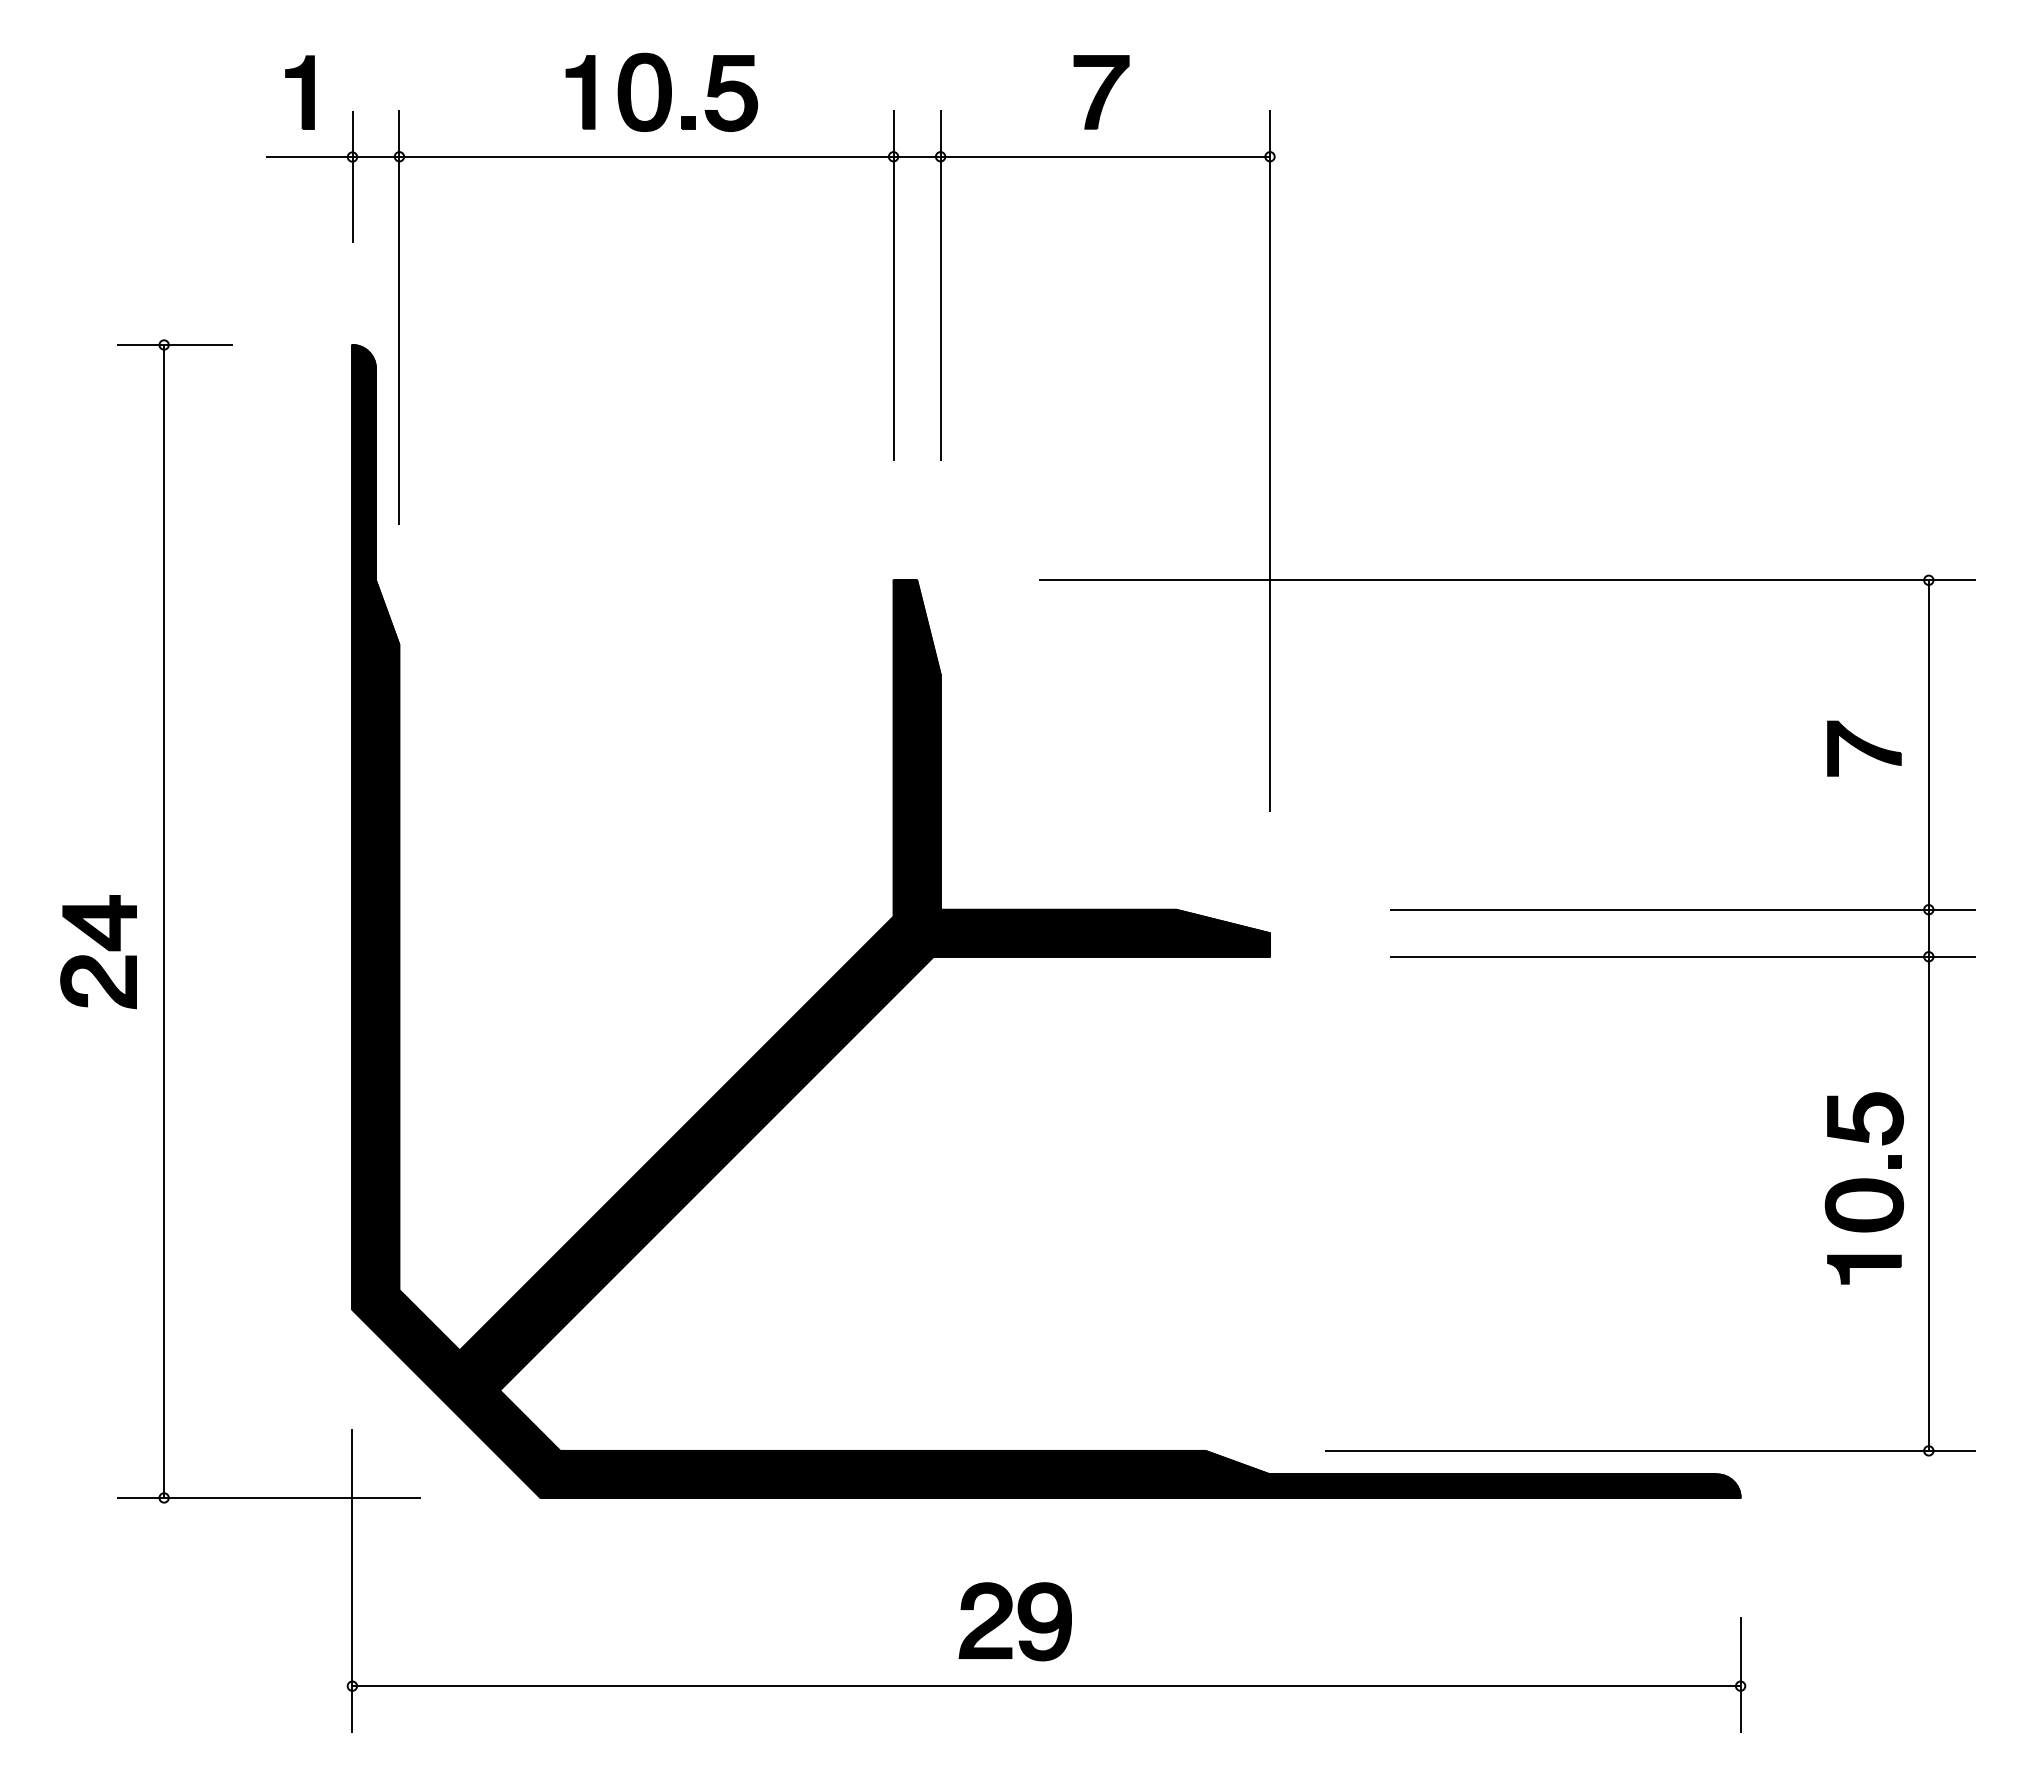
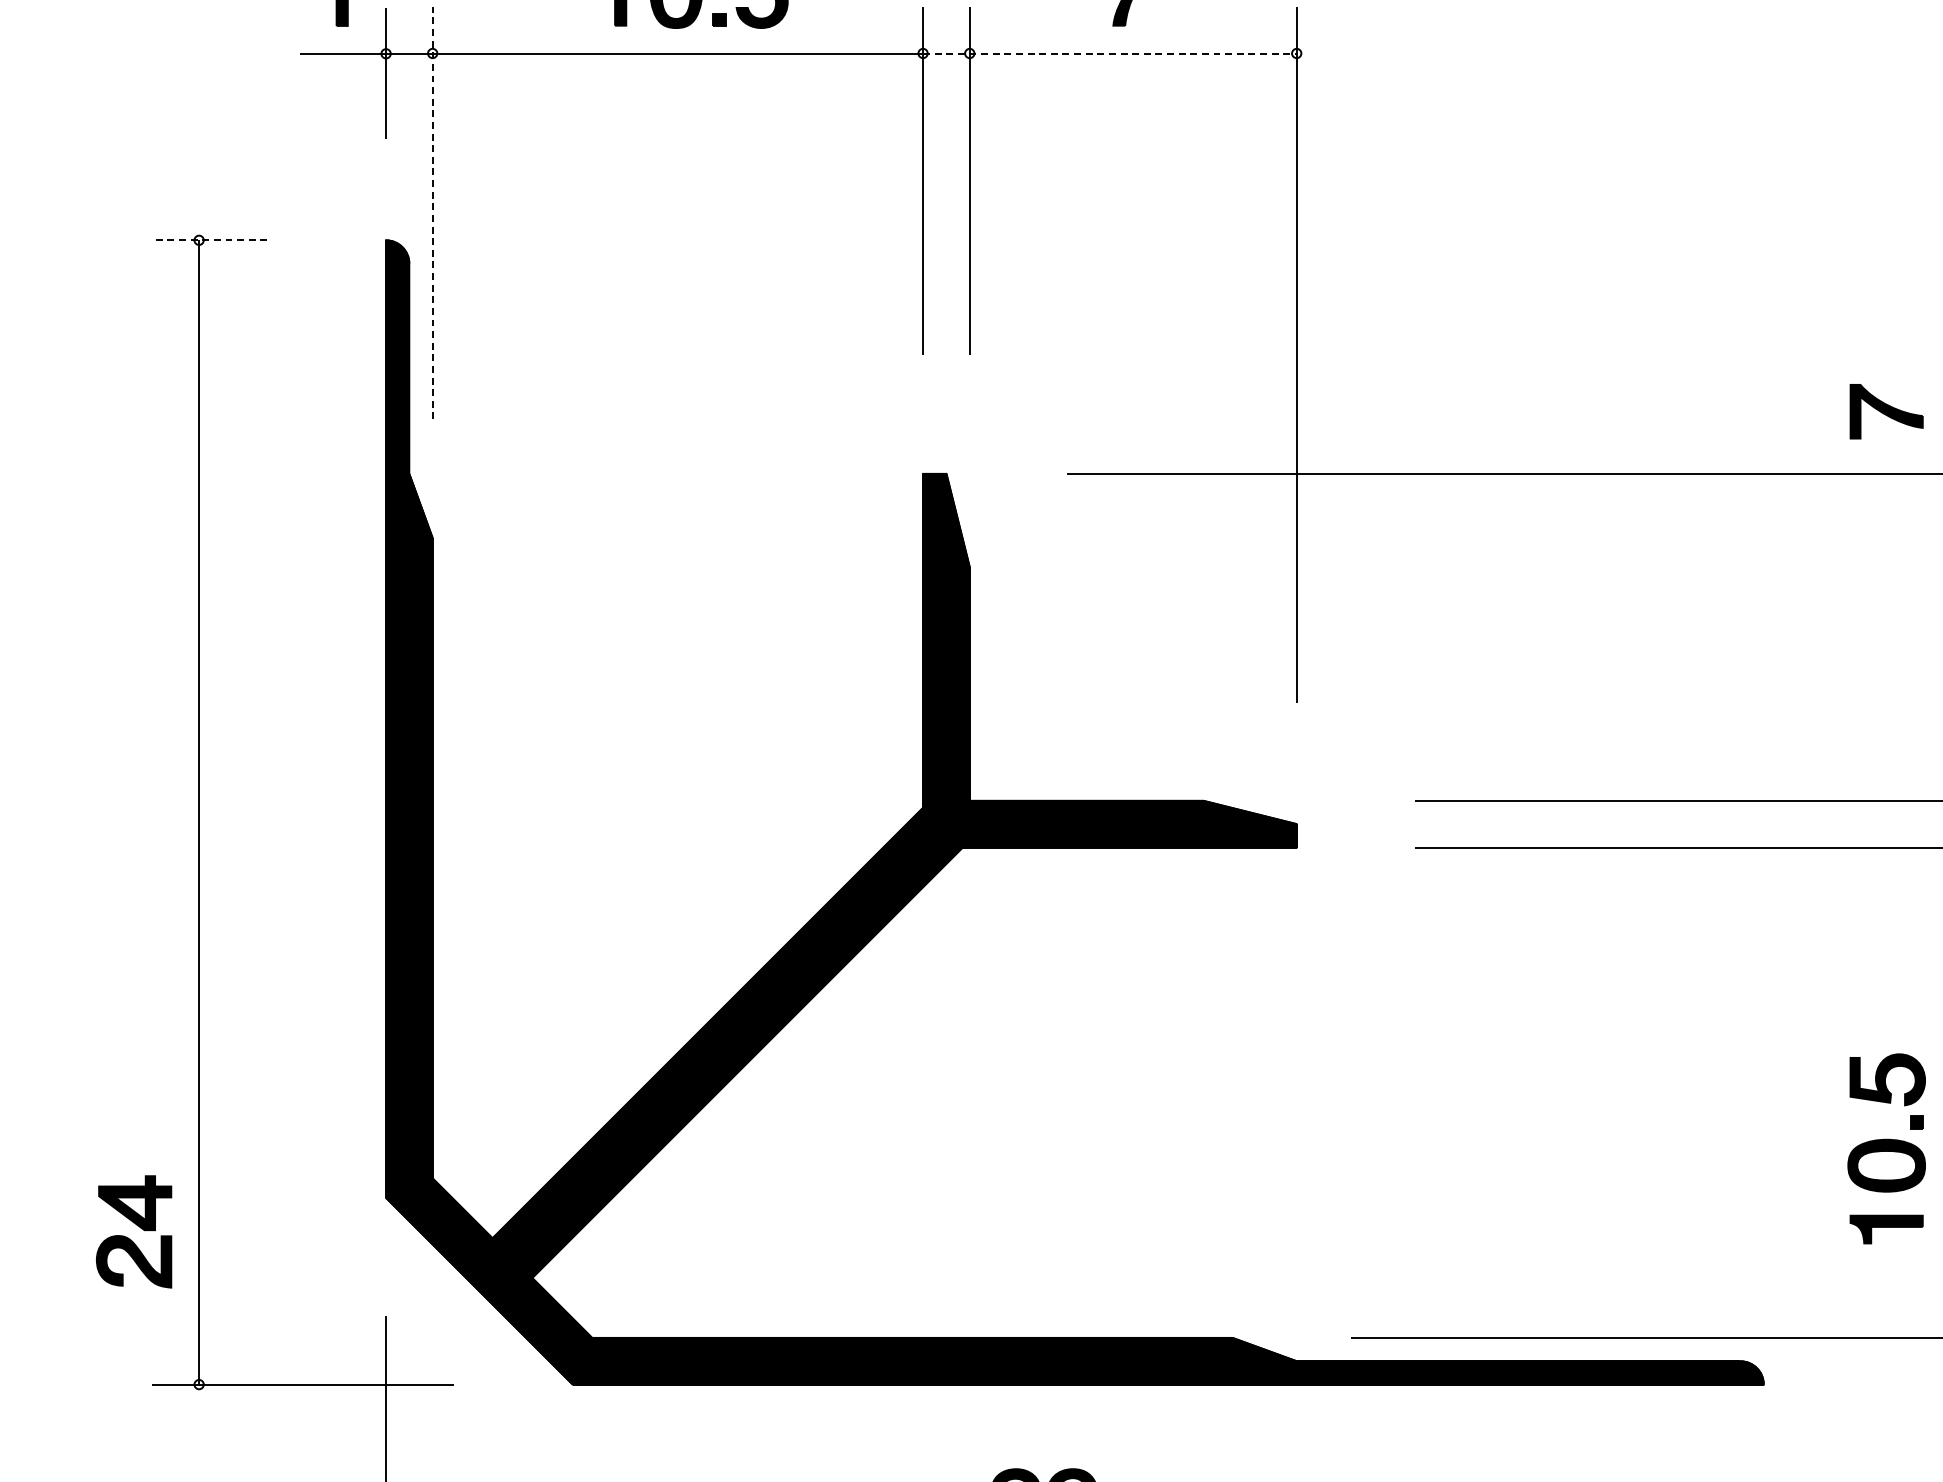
line: (1082, 156) -> (1110, 53), solid -> dashed
line: (399, 317) -> (432, 213), solid -> dashed
line: (174, 345) -> (209, 240), solid -> dashed
part: (1864, 748) -> (1886, 411), moved
part: (103, 947) -> (138, 1227), moved
part: (1863, 1188) -> (1885, 1148), moved

